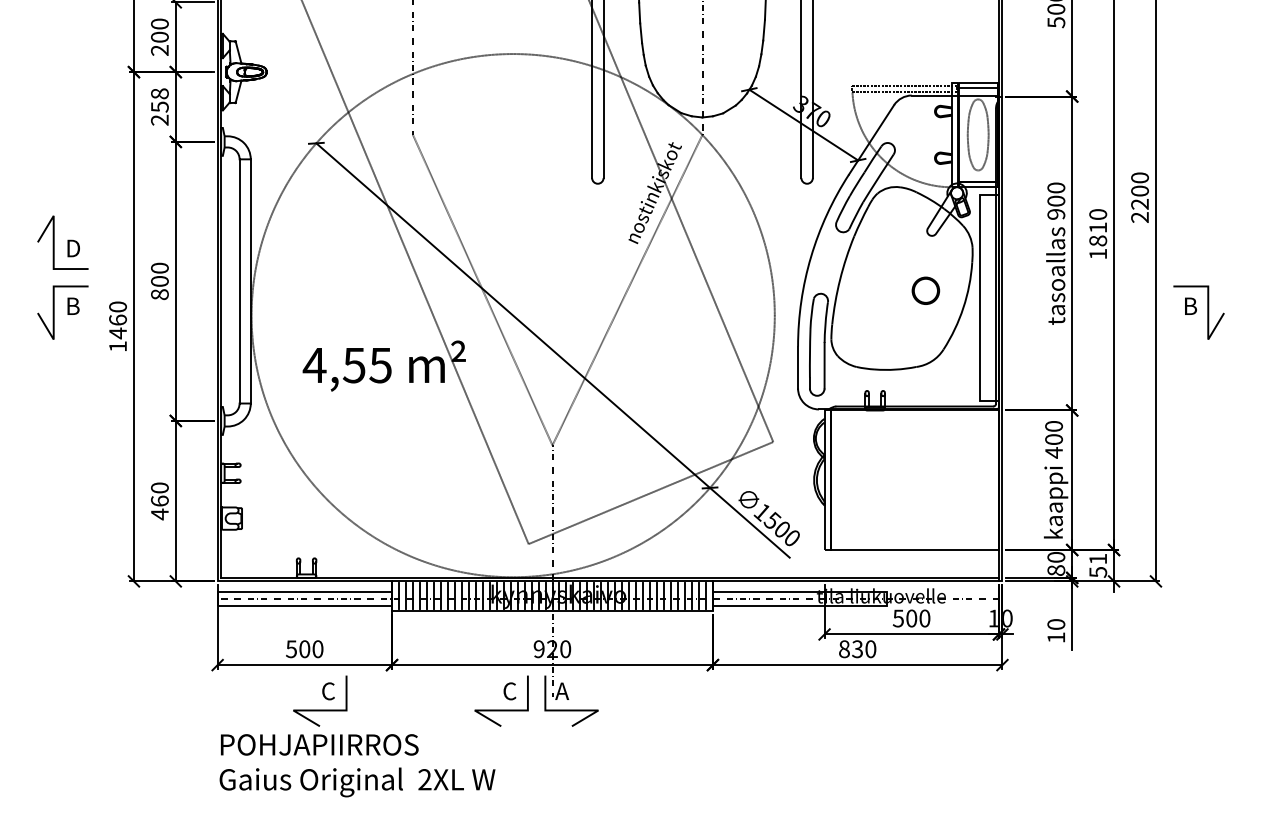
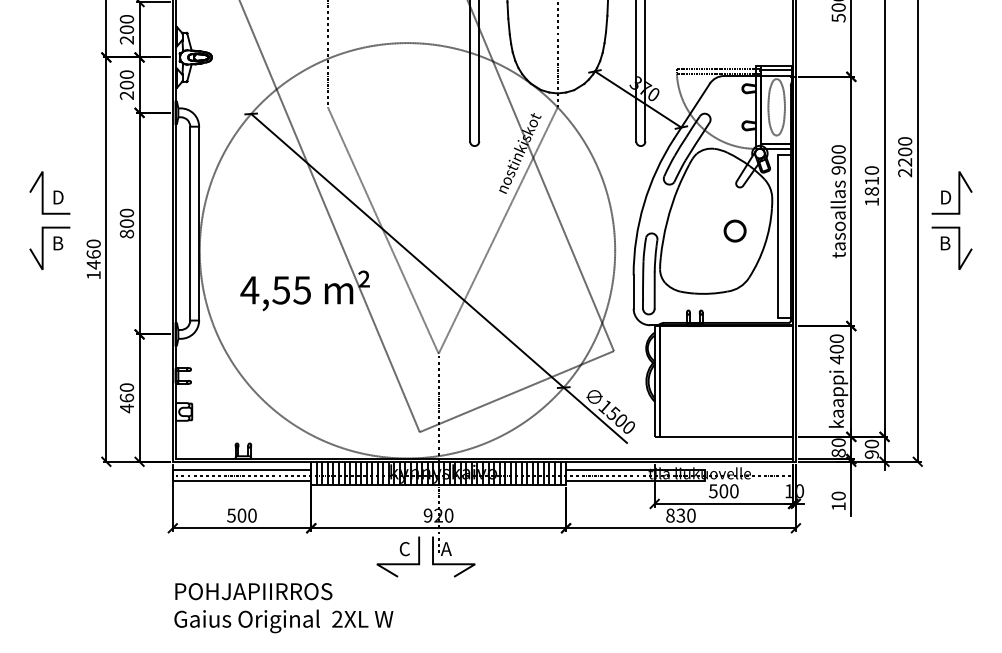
text: (159, 99) -> (126, 79), 258 -> 200
part: (1198, 242) -> (951, 192), added
text: (1097, 565) -> (871, 449), 51 -> 90
part: (320, 700) -> (254, 556), removed

